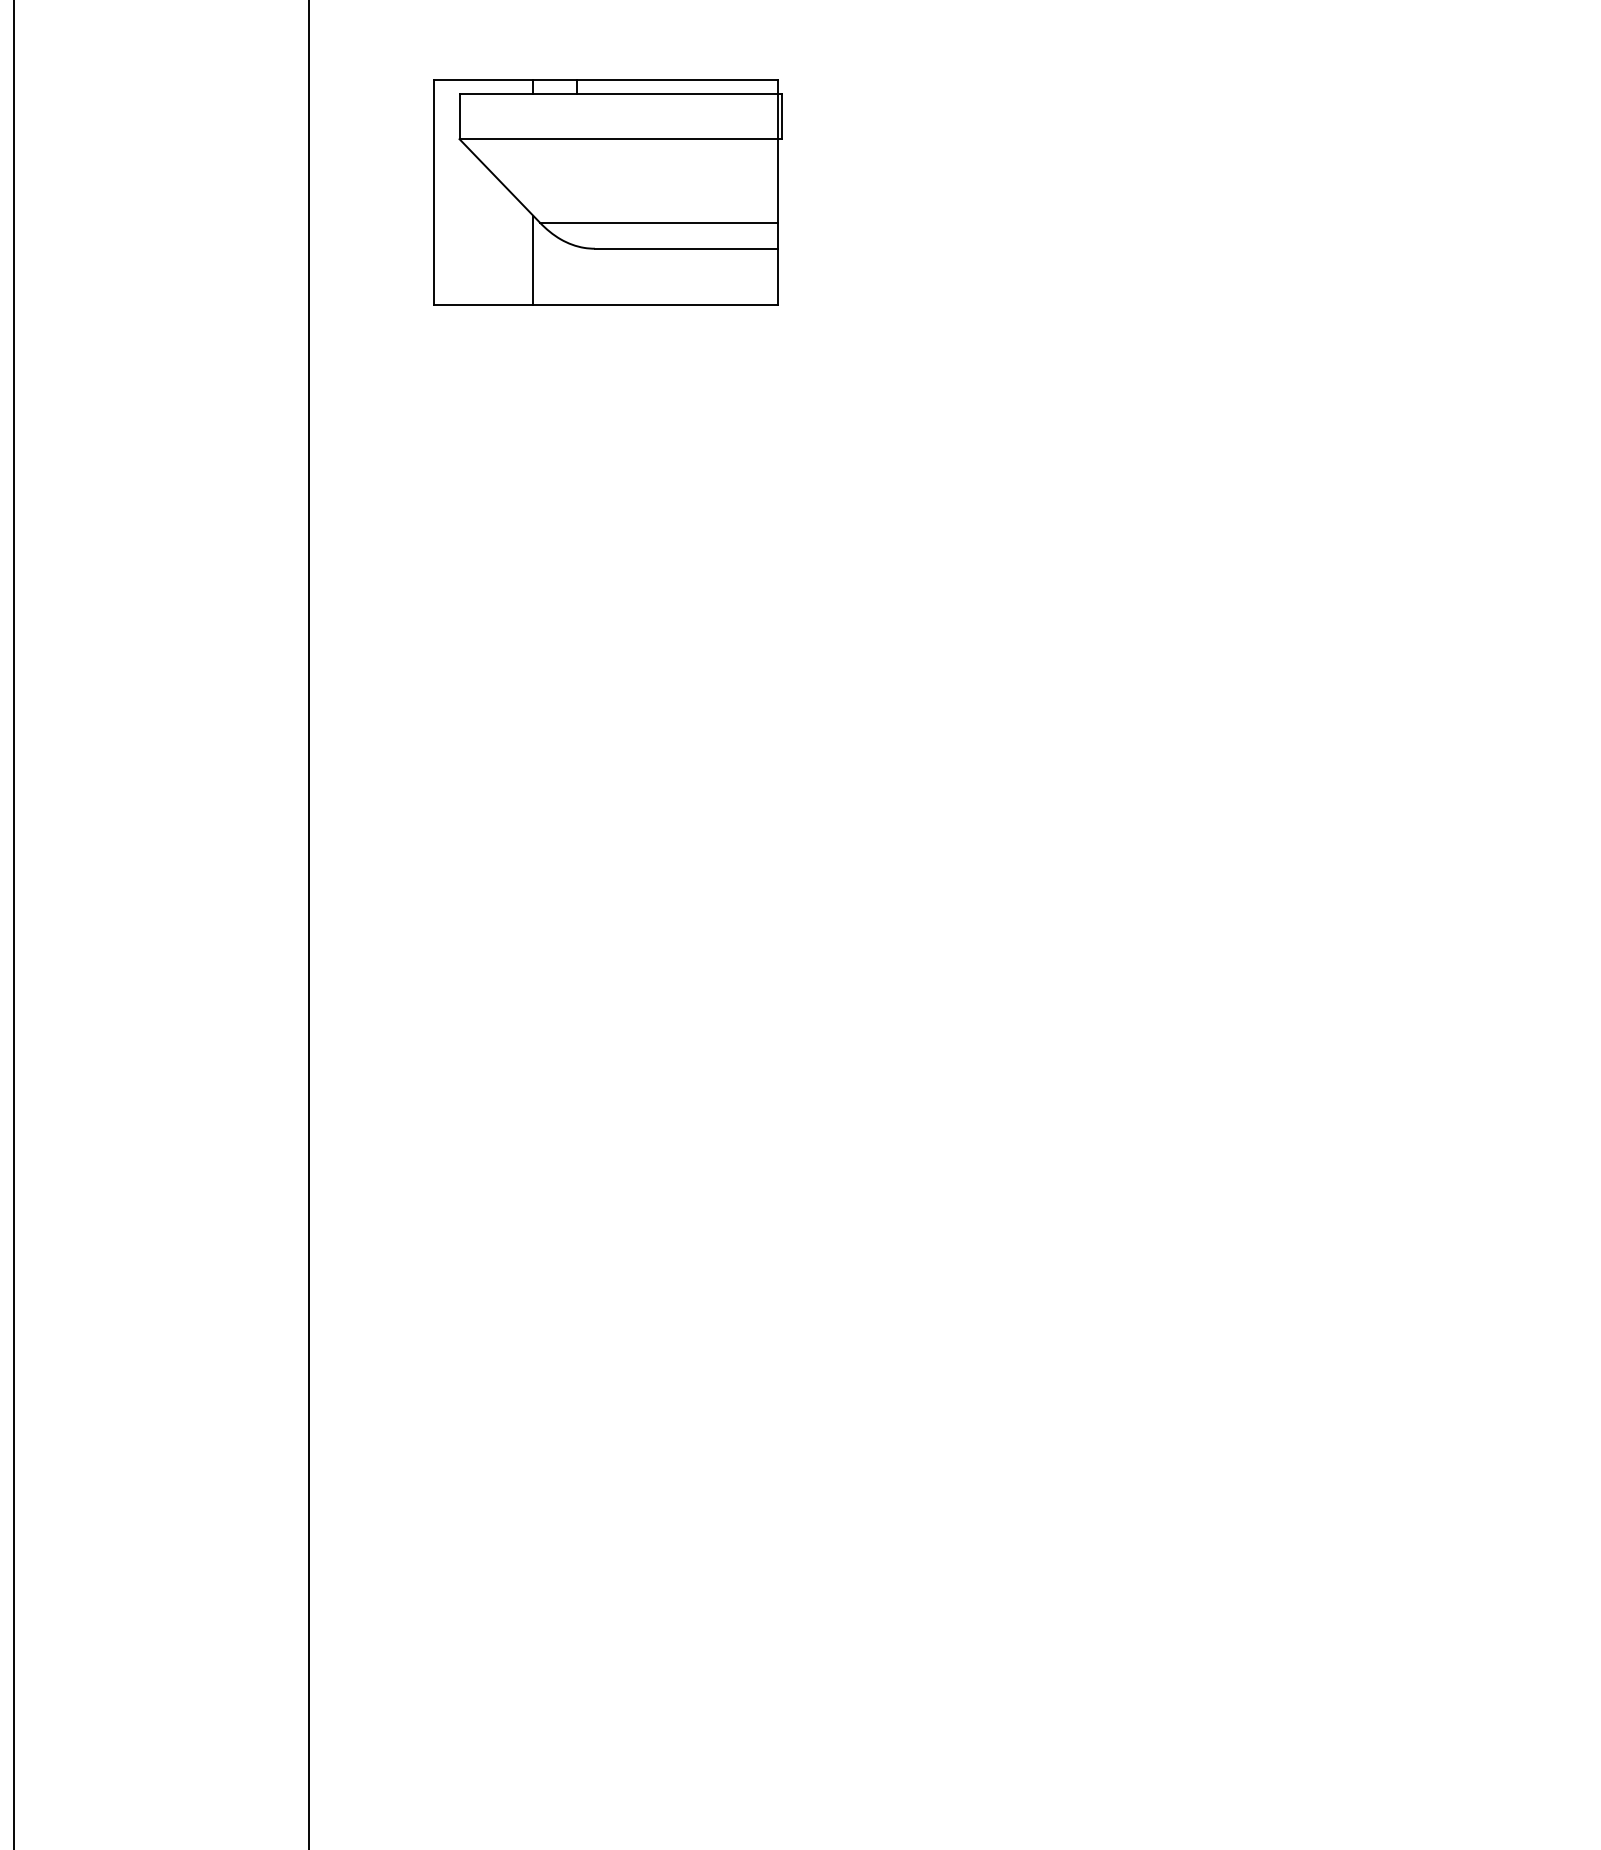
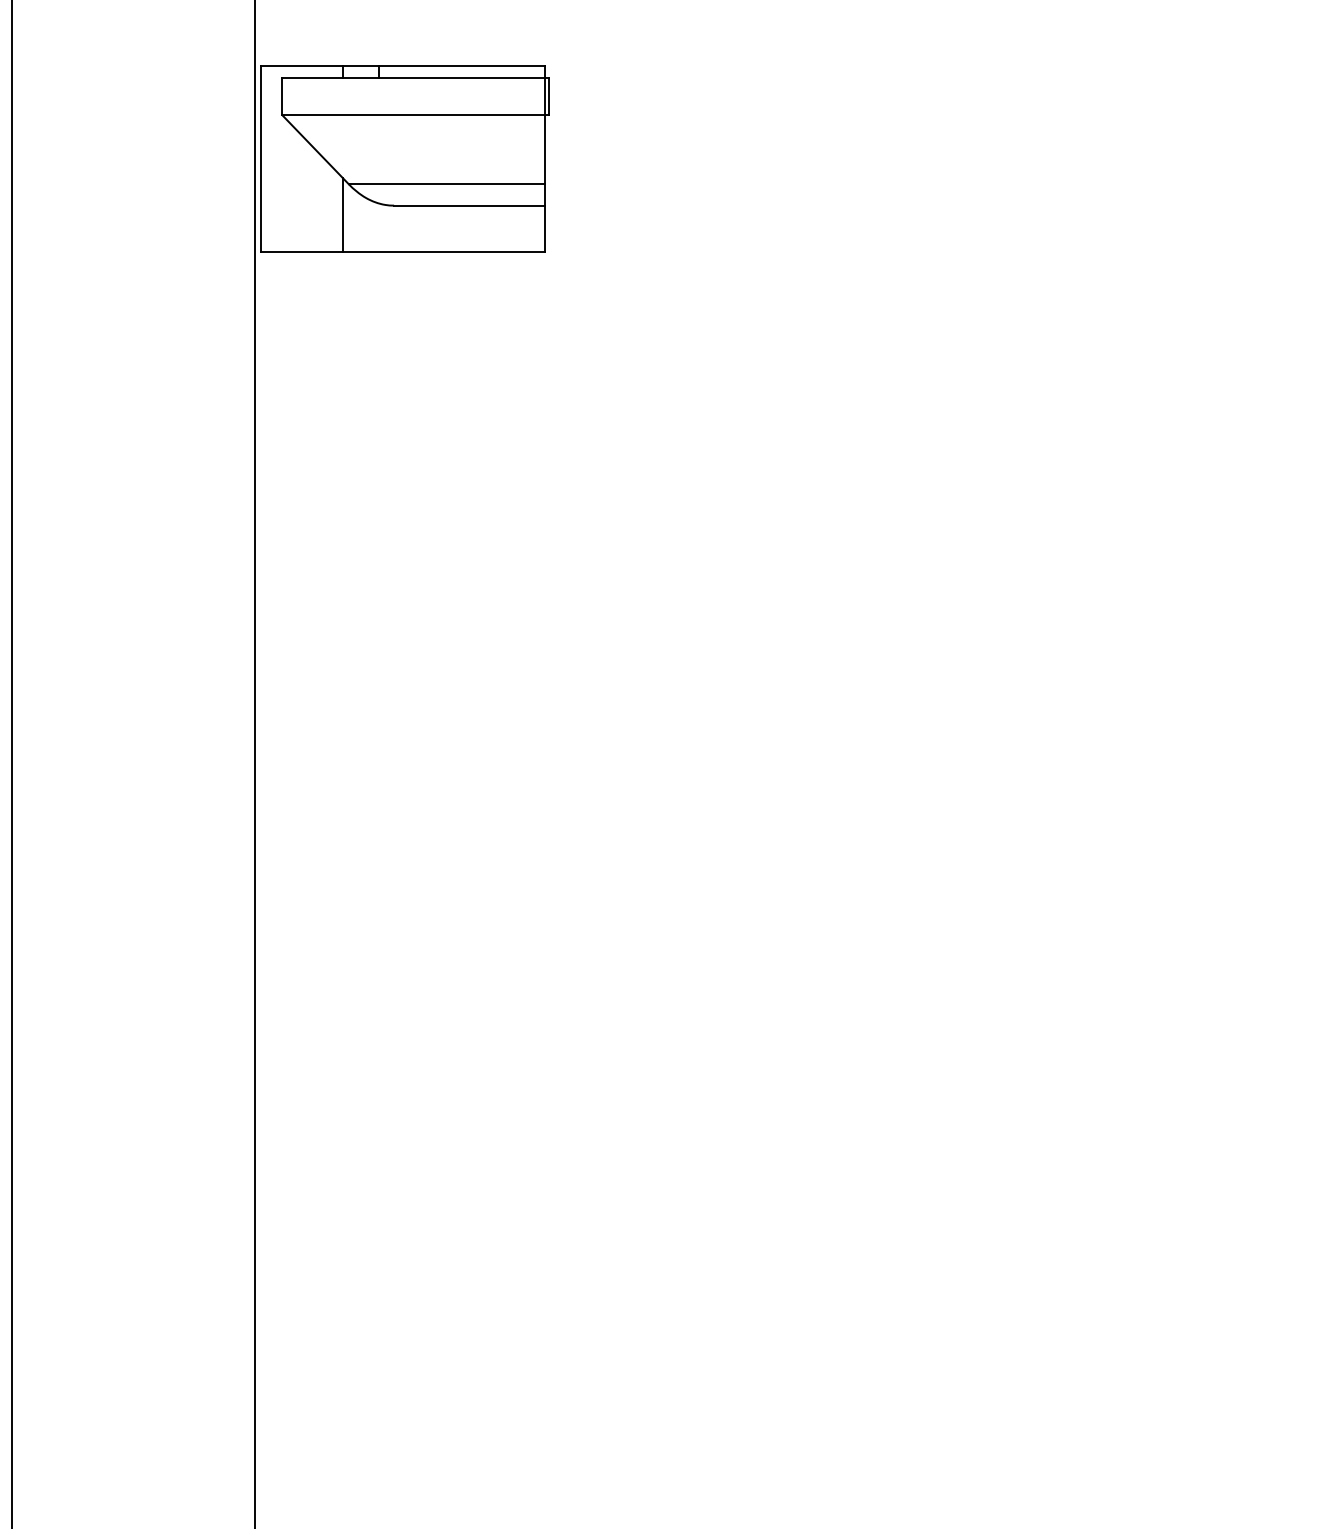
part: (607, 192) -> (404, 159), moved

